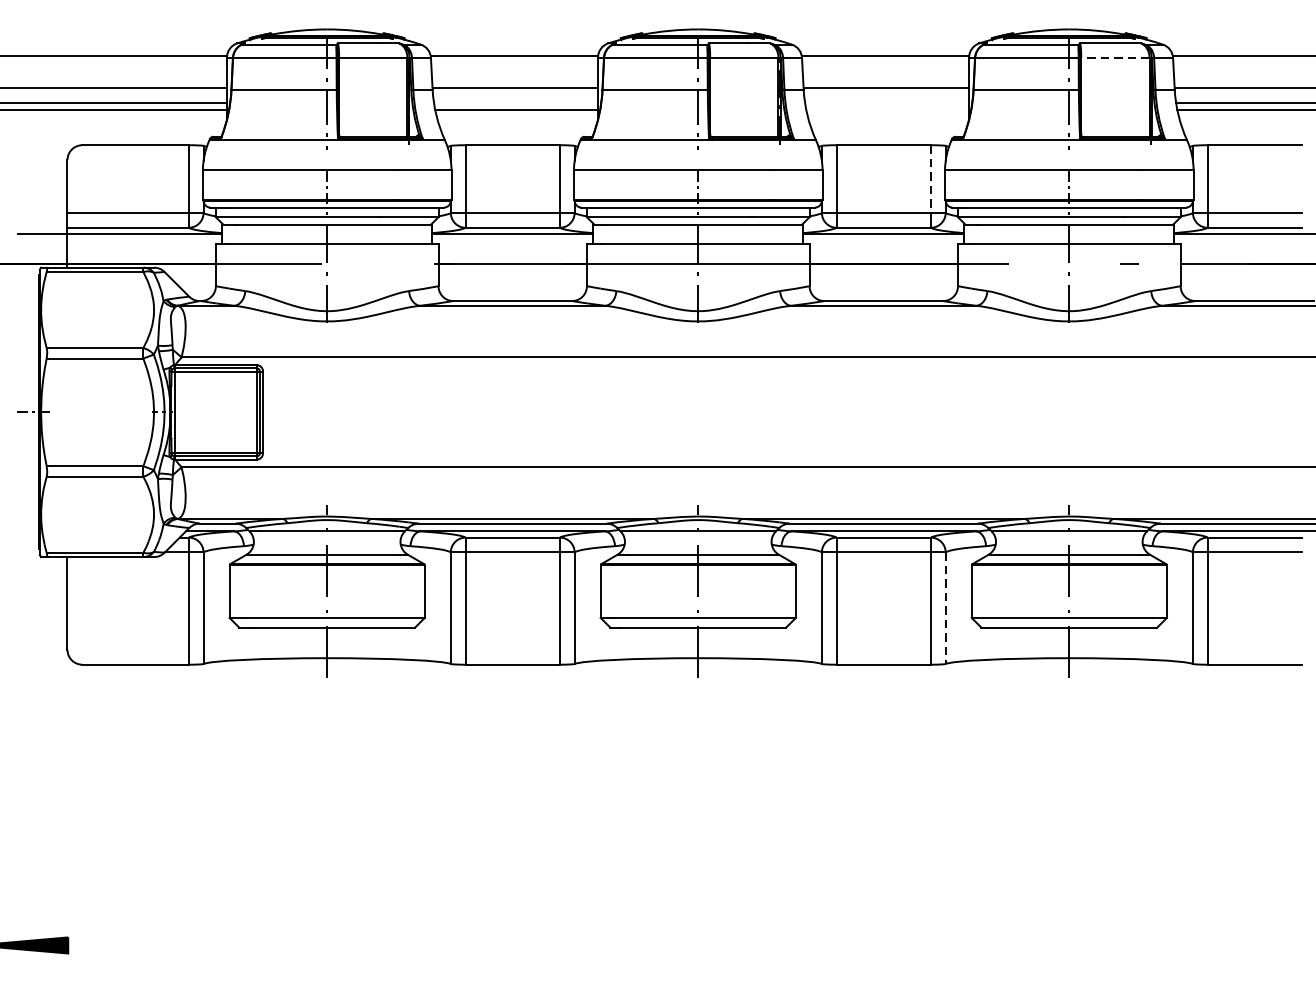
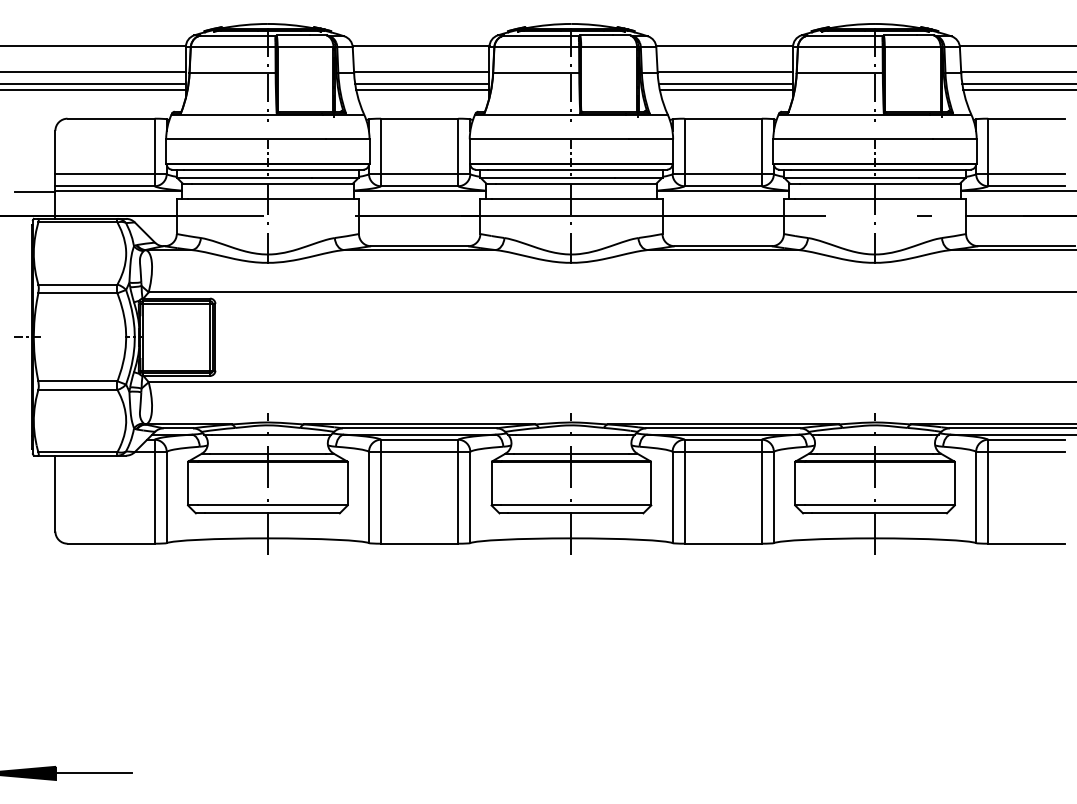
line: (1115, 56) -> (912, 46), dashed -> solid
line: (516, 102) -> (422, 83), added
line: (886, 102) -> (725, 83), added
line: (887, 109) -> (726, 89), added
line: (930, 179) -> (761, 146), dashed -> solid
line: (945, 608) -> (773, 497), dashed -> solid
line: (115, 945) -> (94, 773), added

